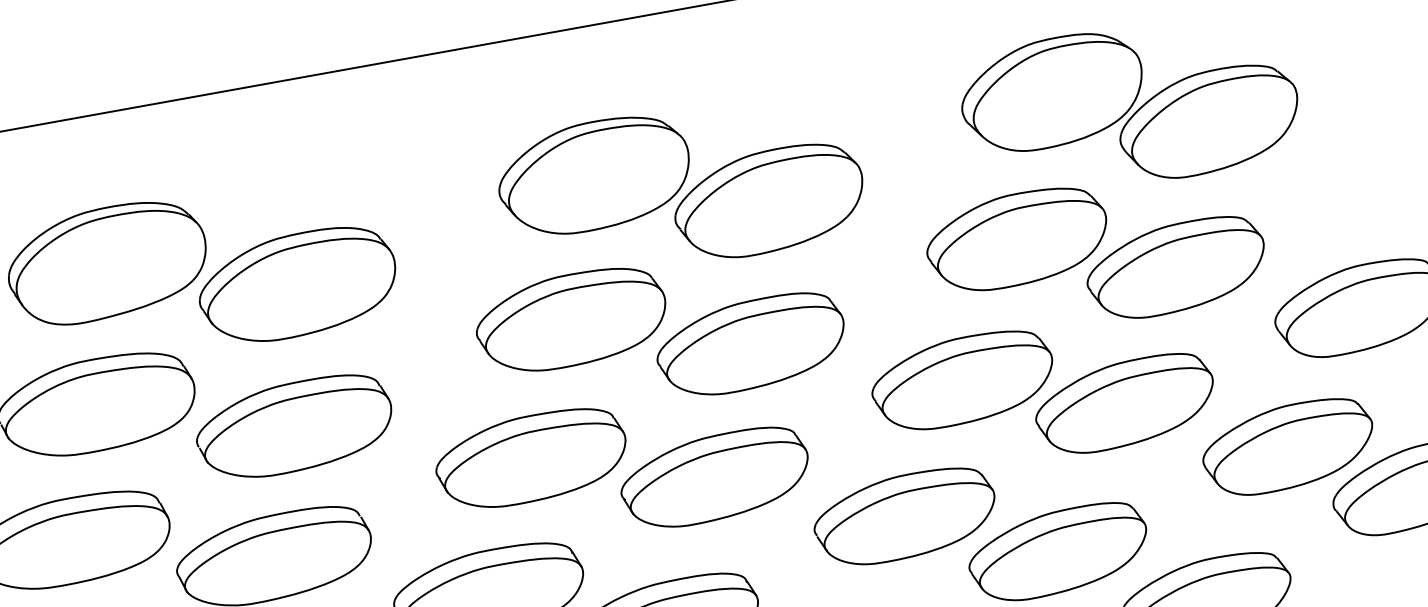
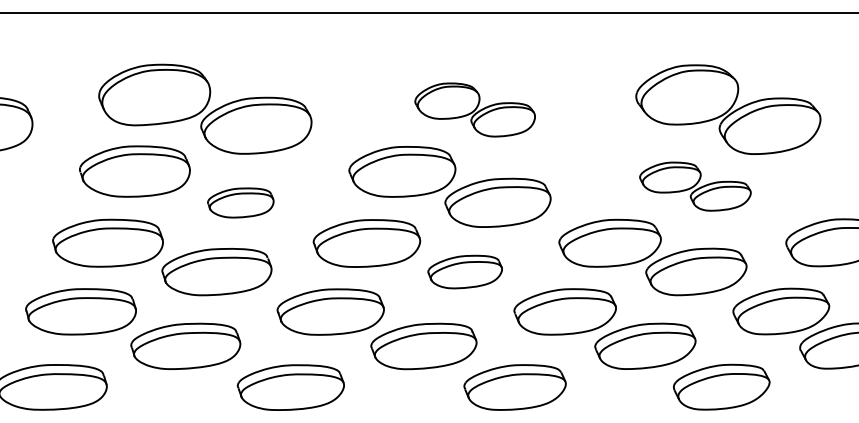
part: (679, 186) -> (474, 109), size x0.6
part: (1096, 252) -> (695, 186), size x0.6
part: (294, 426) -> (240, 202), size x0.6
part: (713, 477) -> (464, 271), size x0.7

